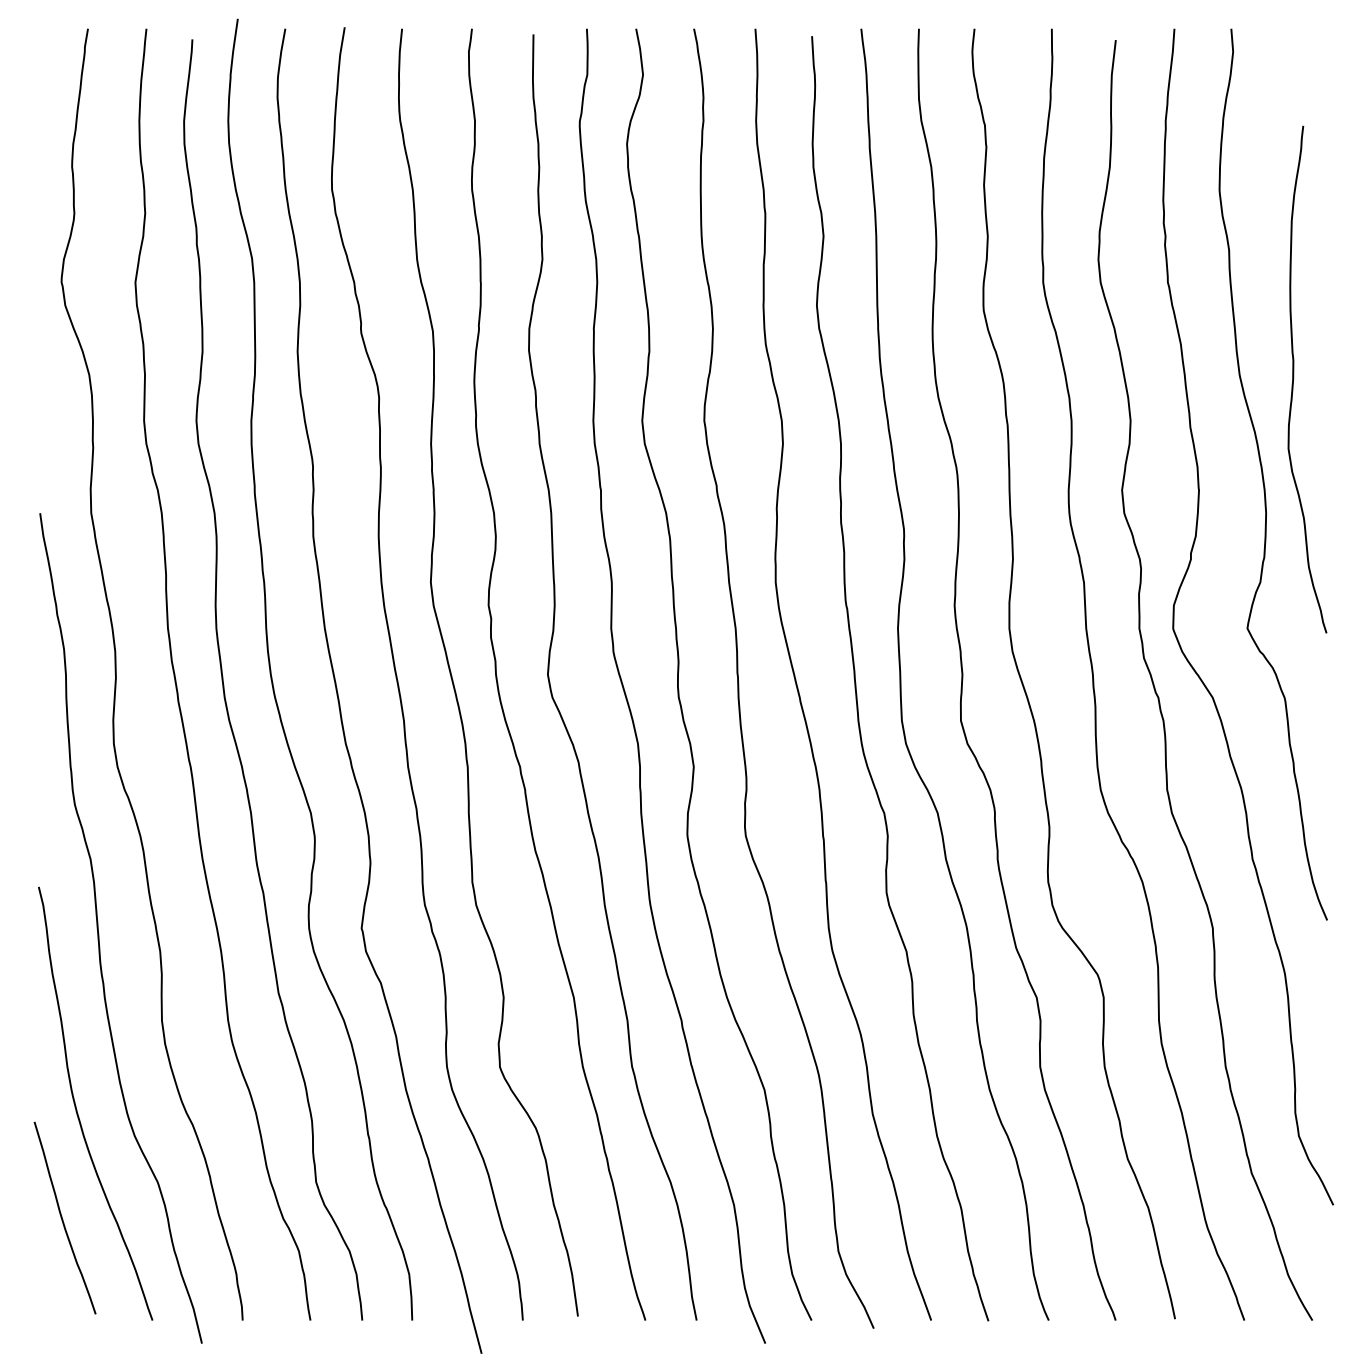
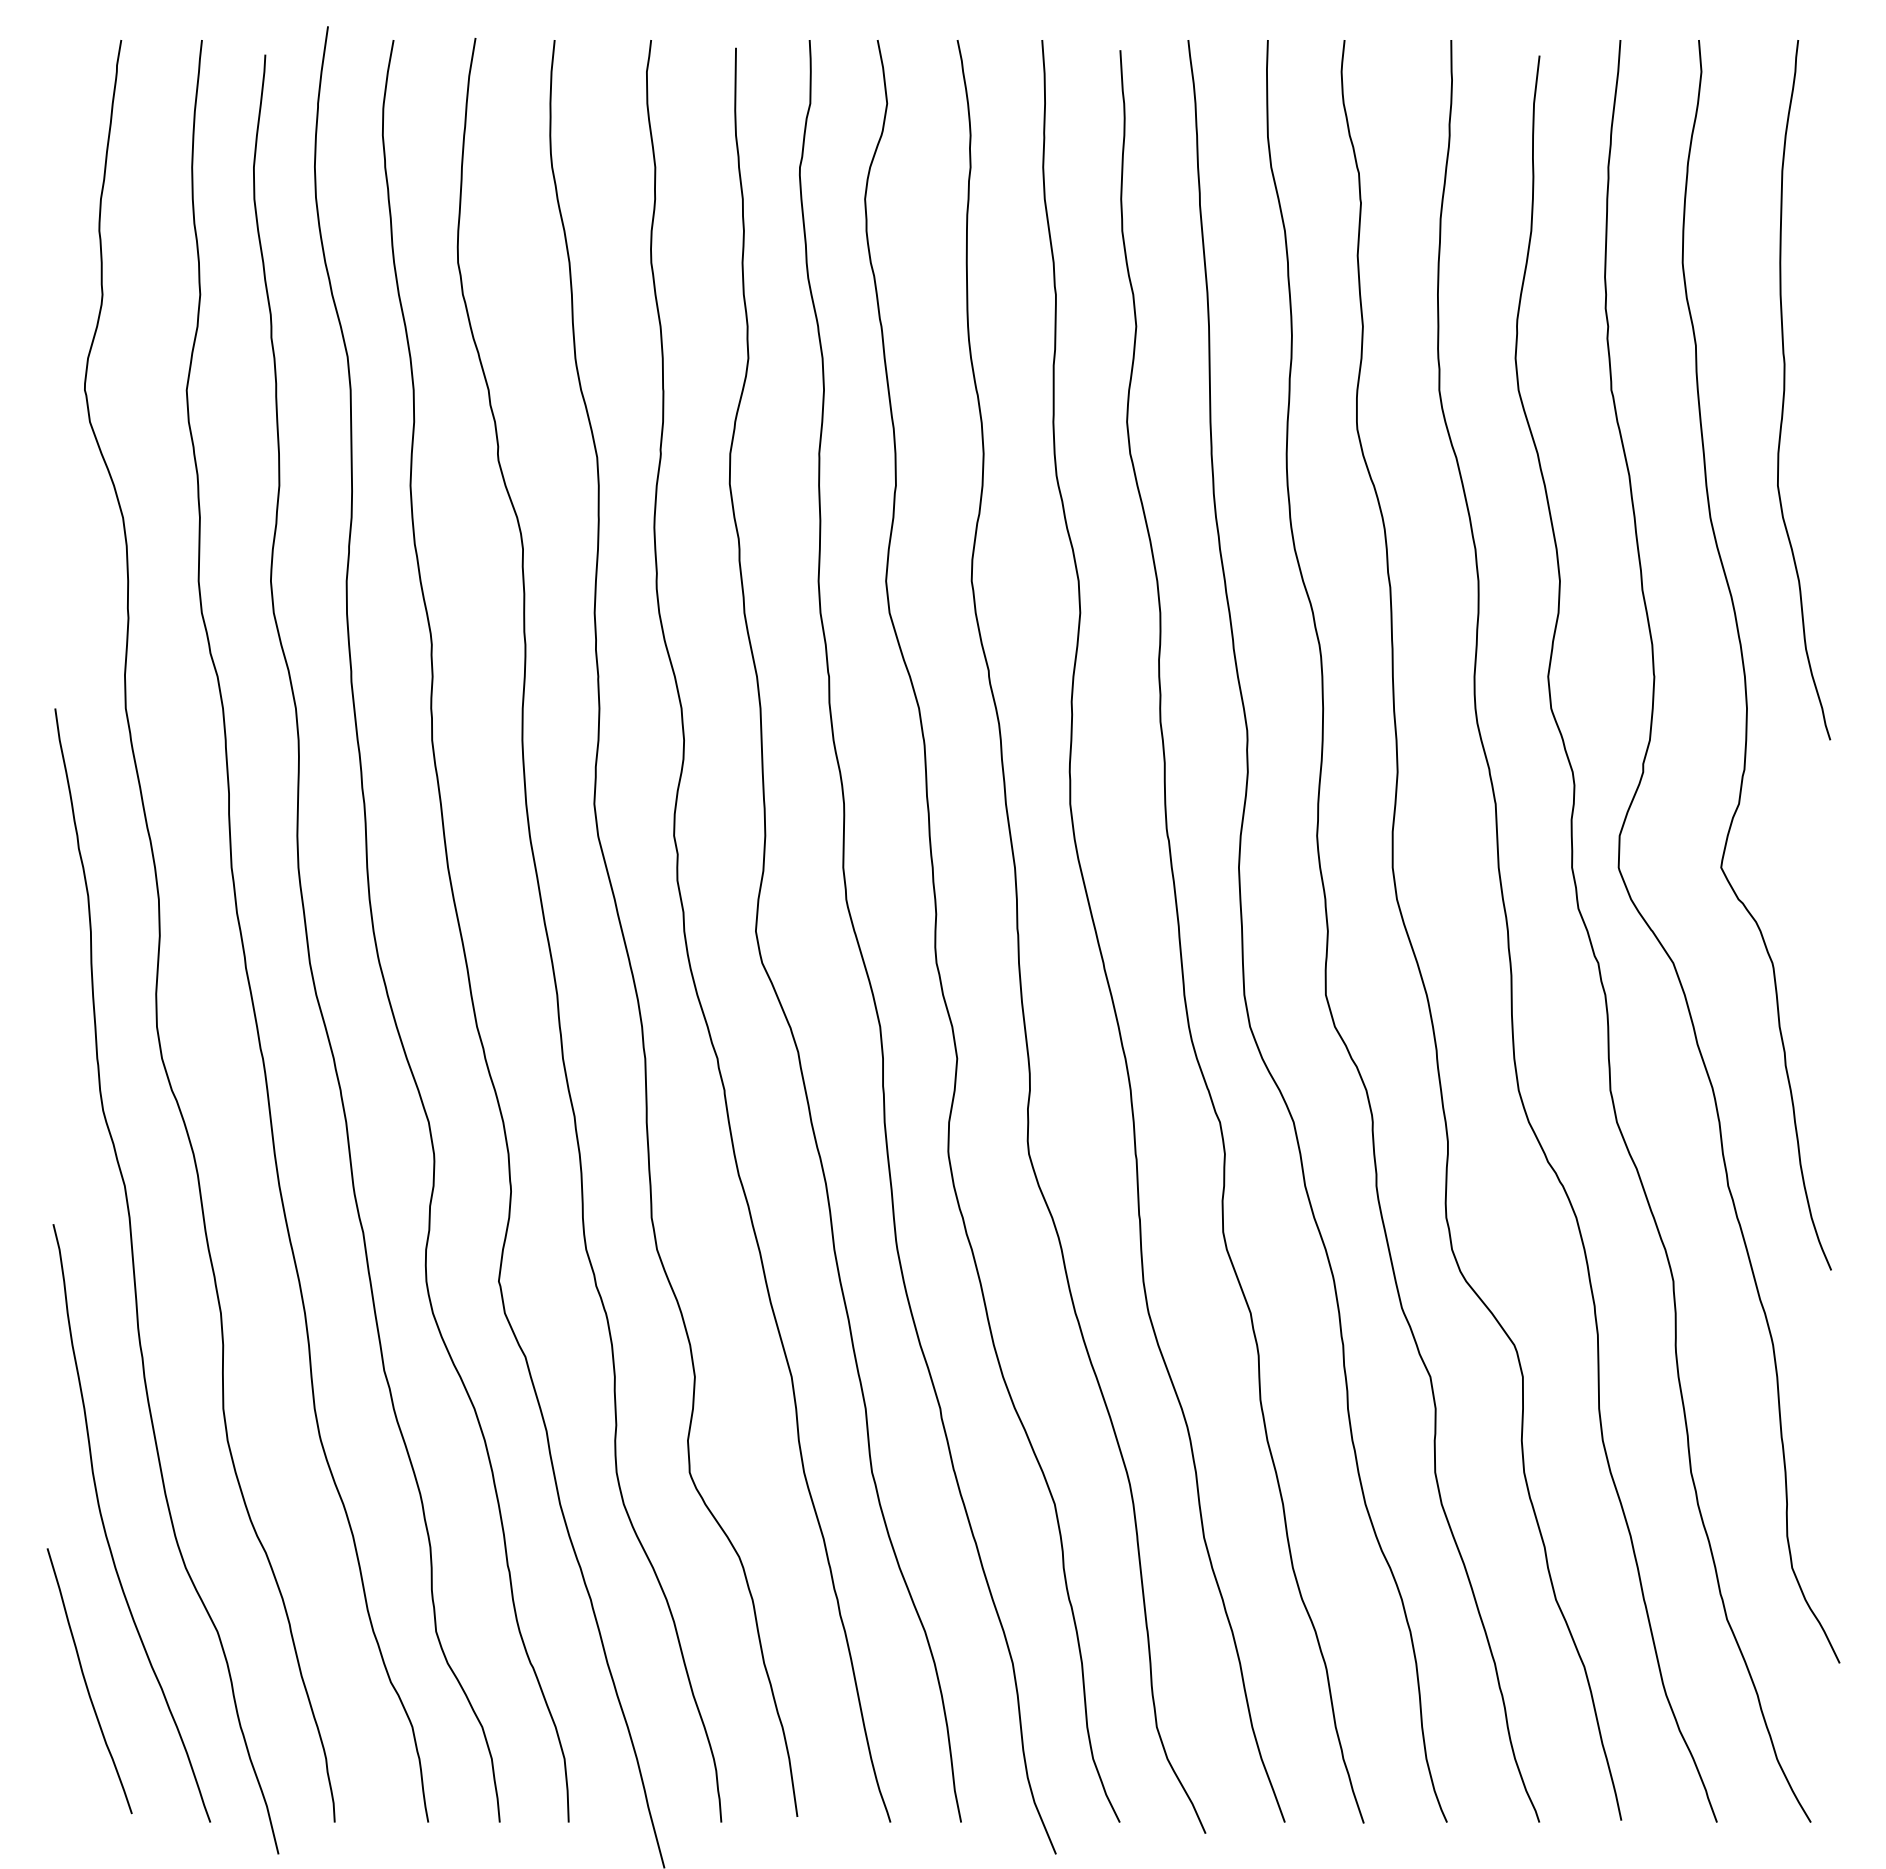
curve: (1294, 379) -> (1785, 390), moved

